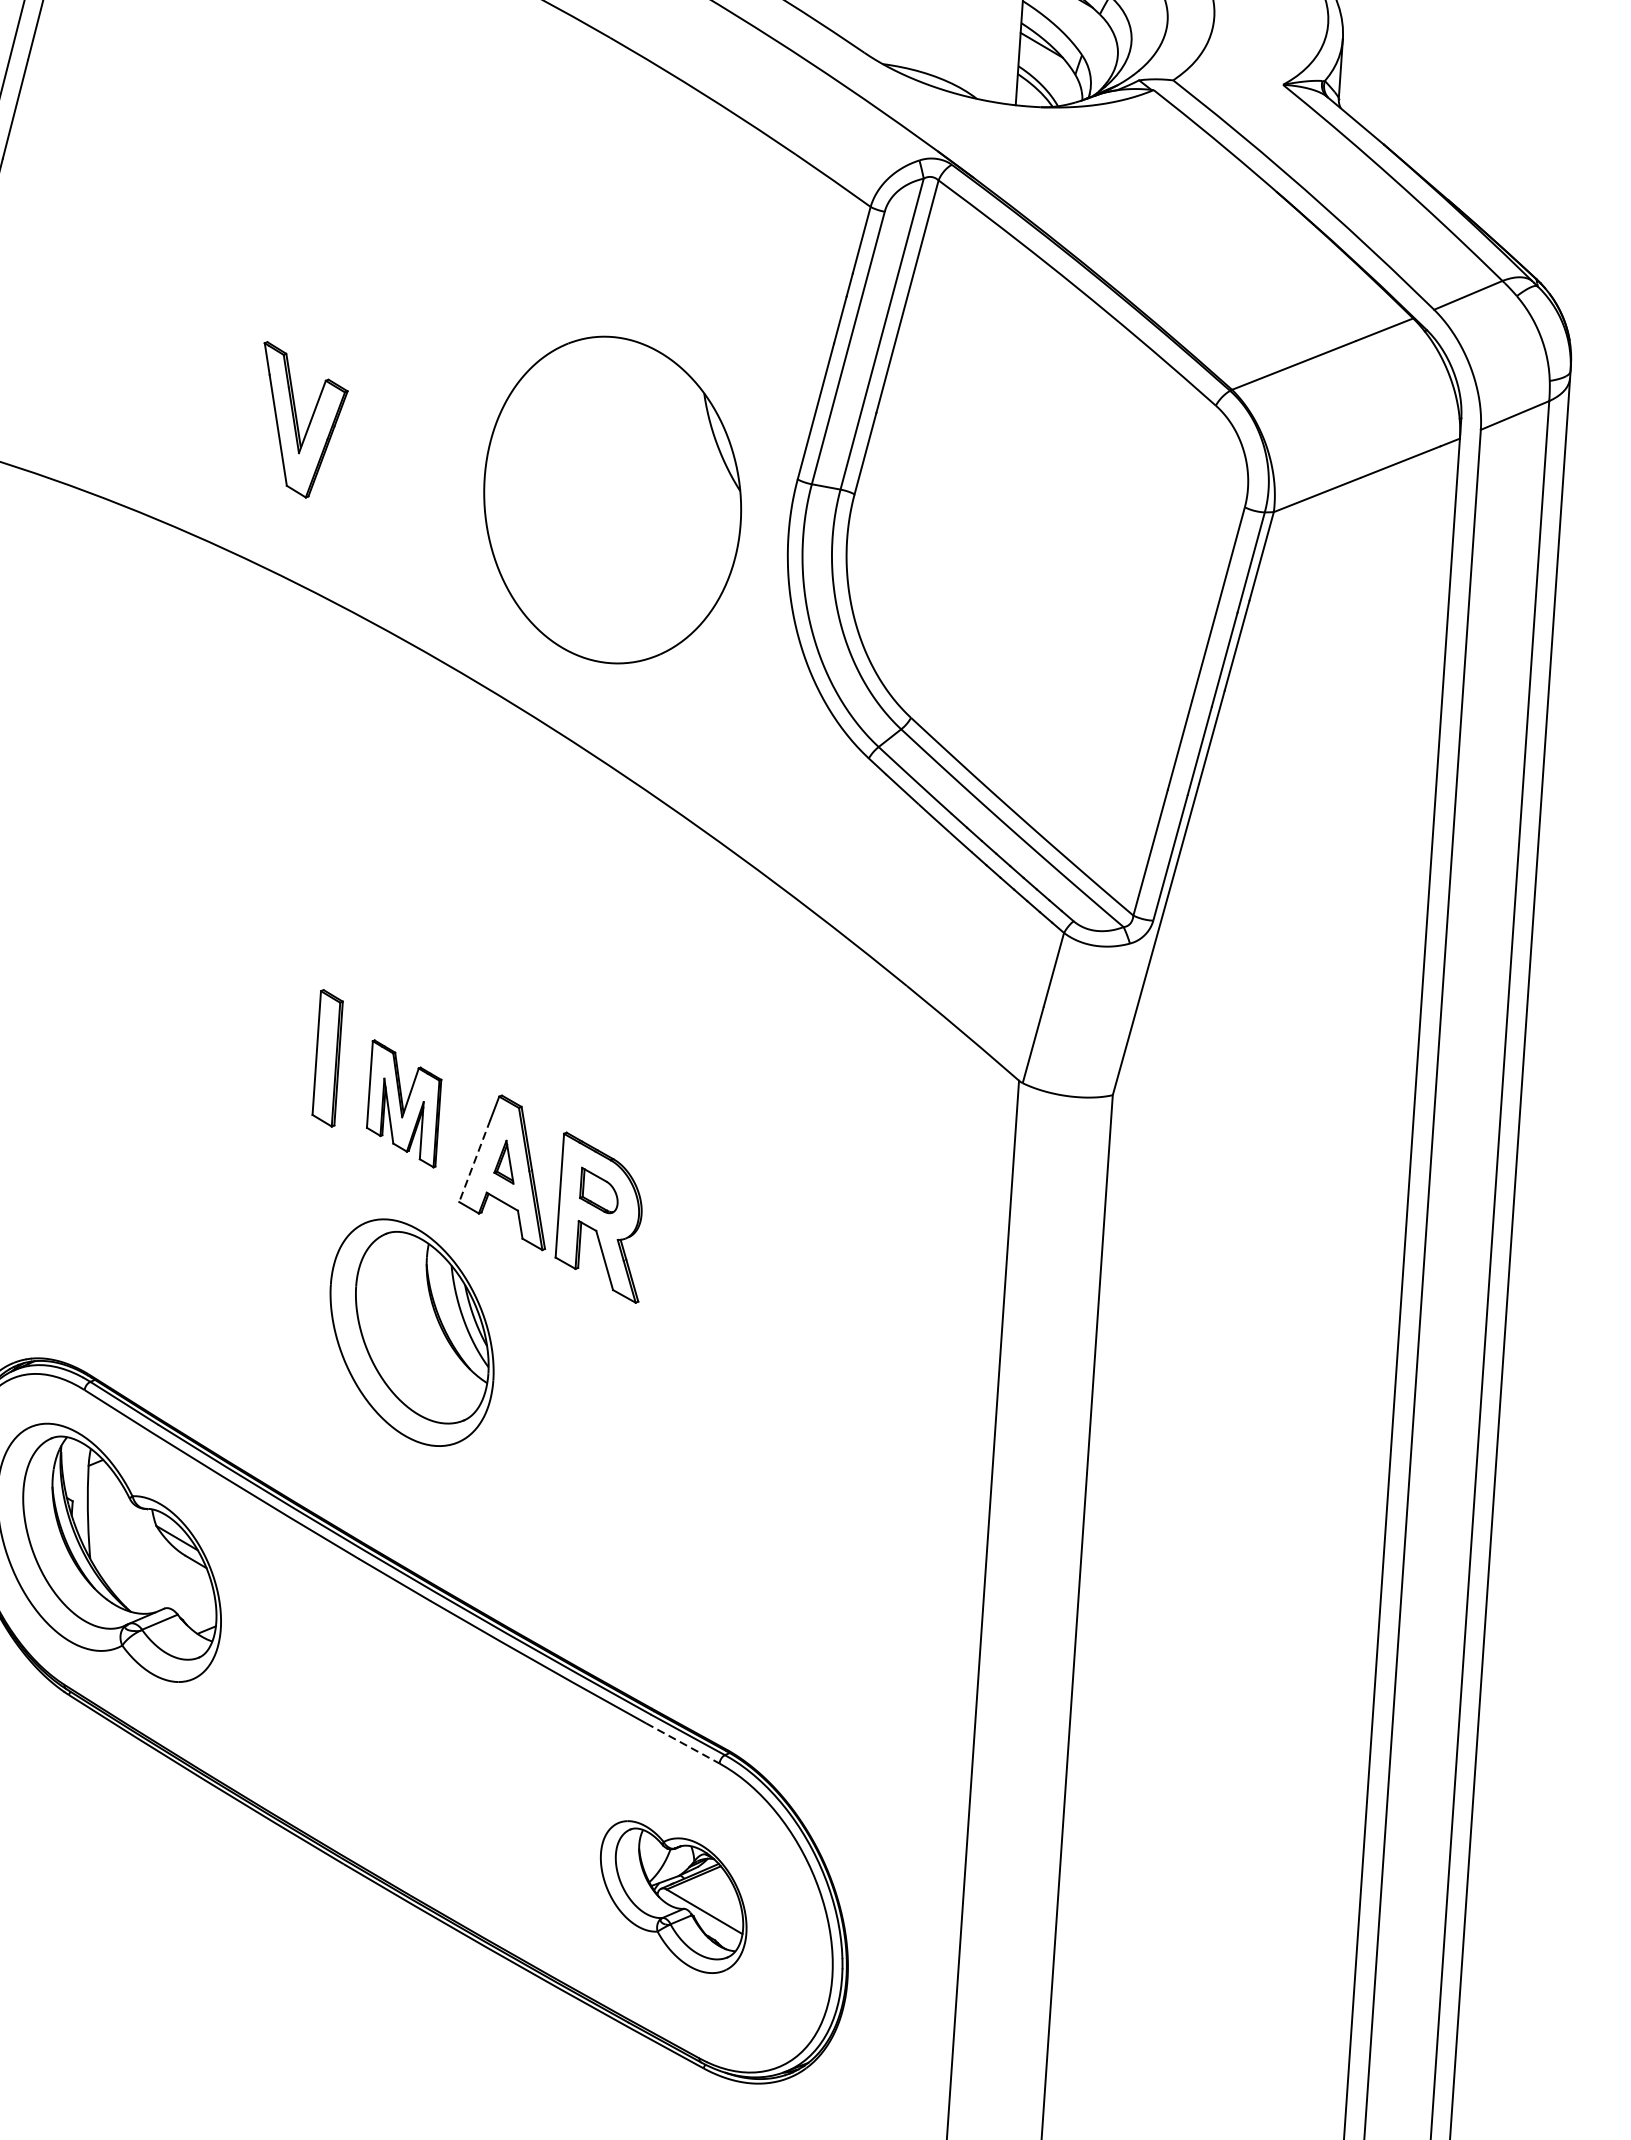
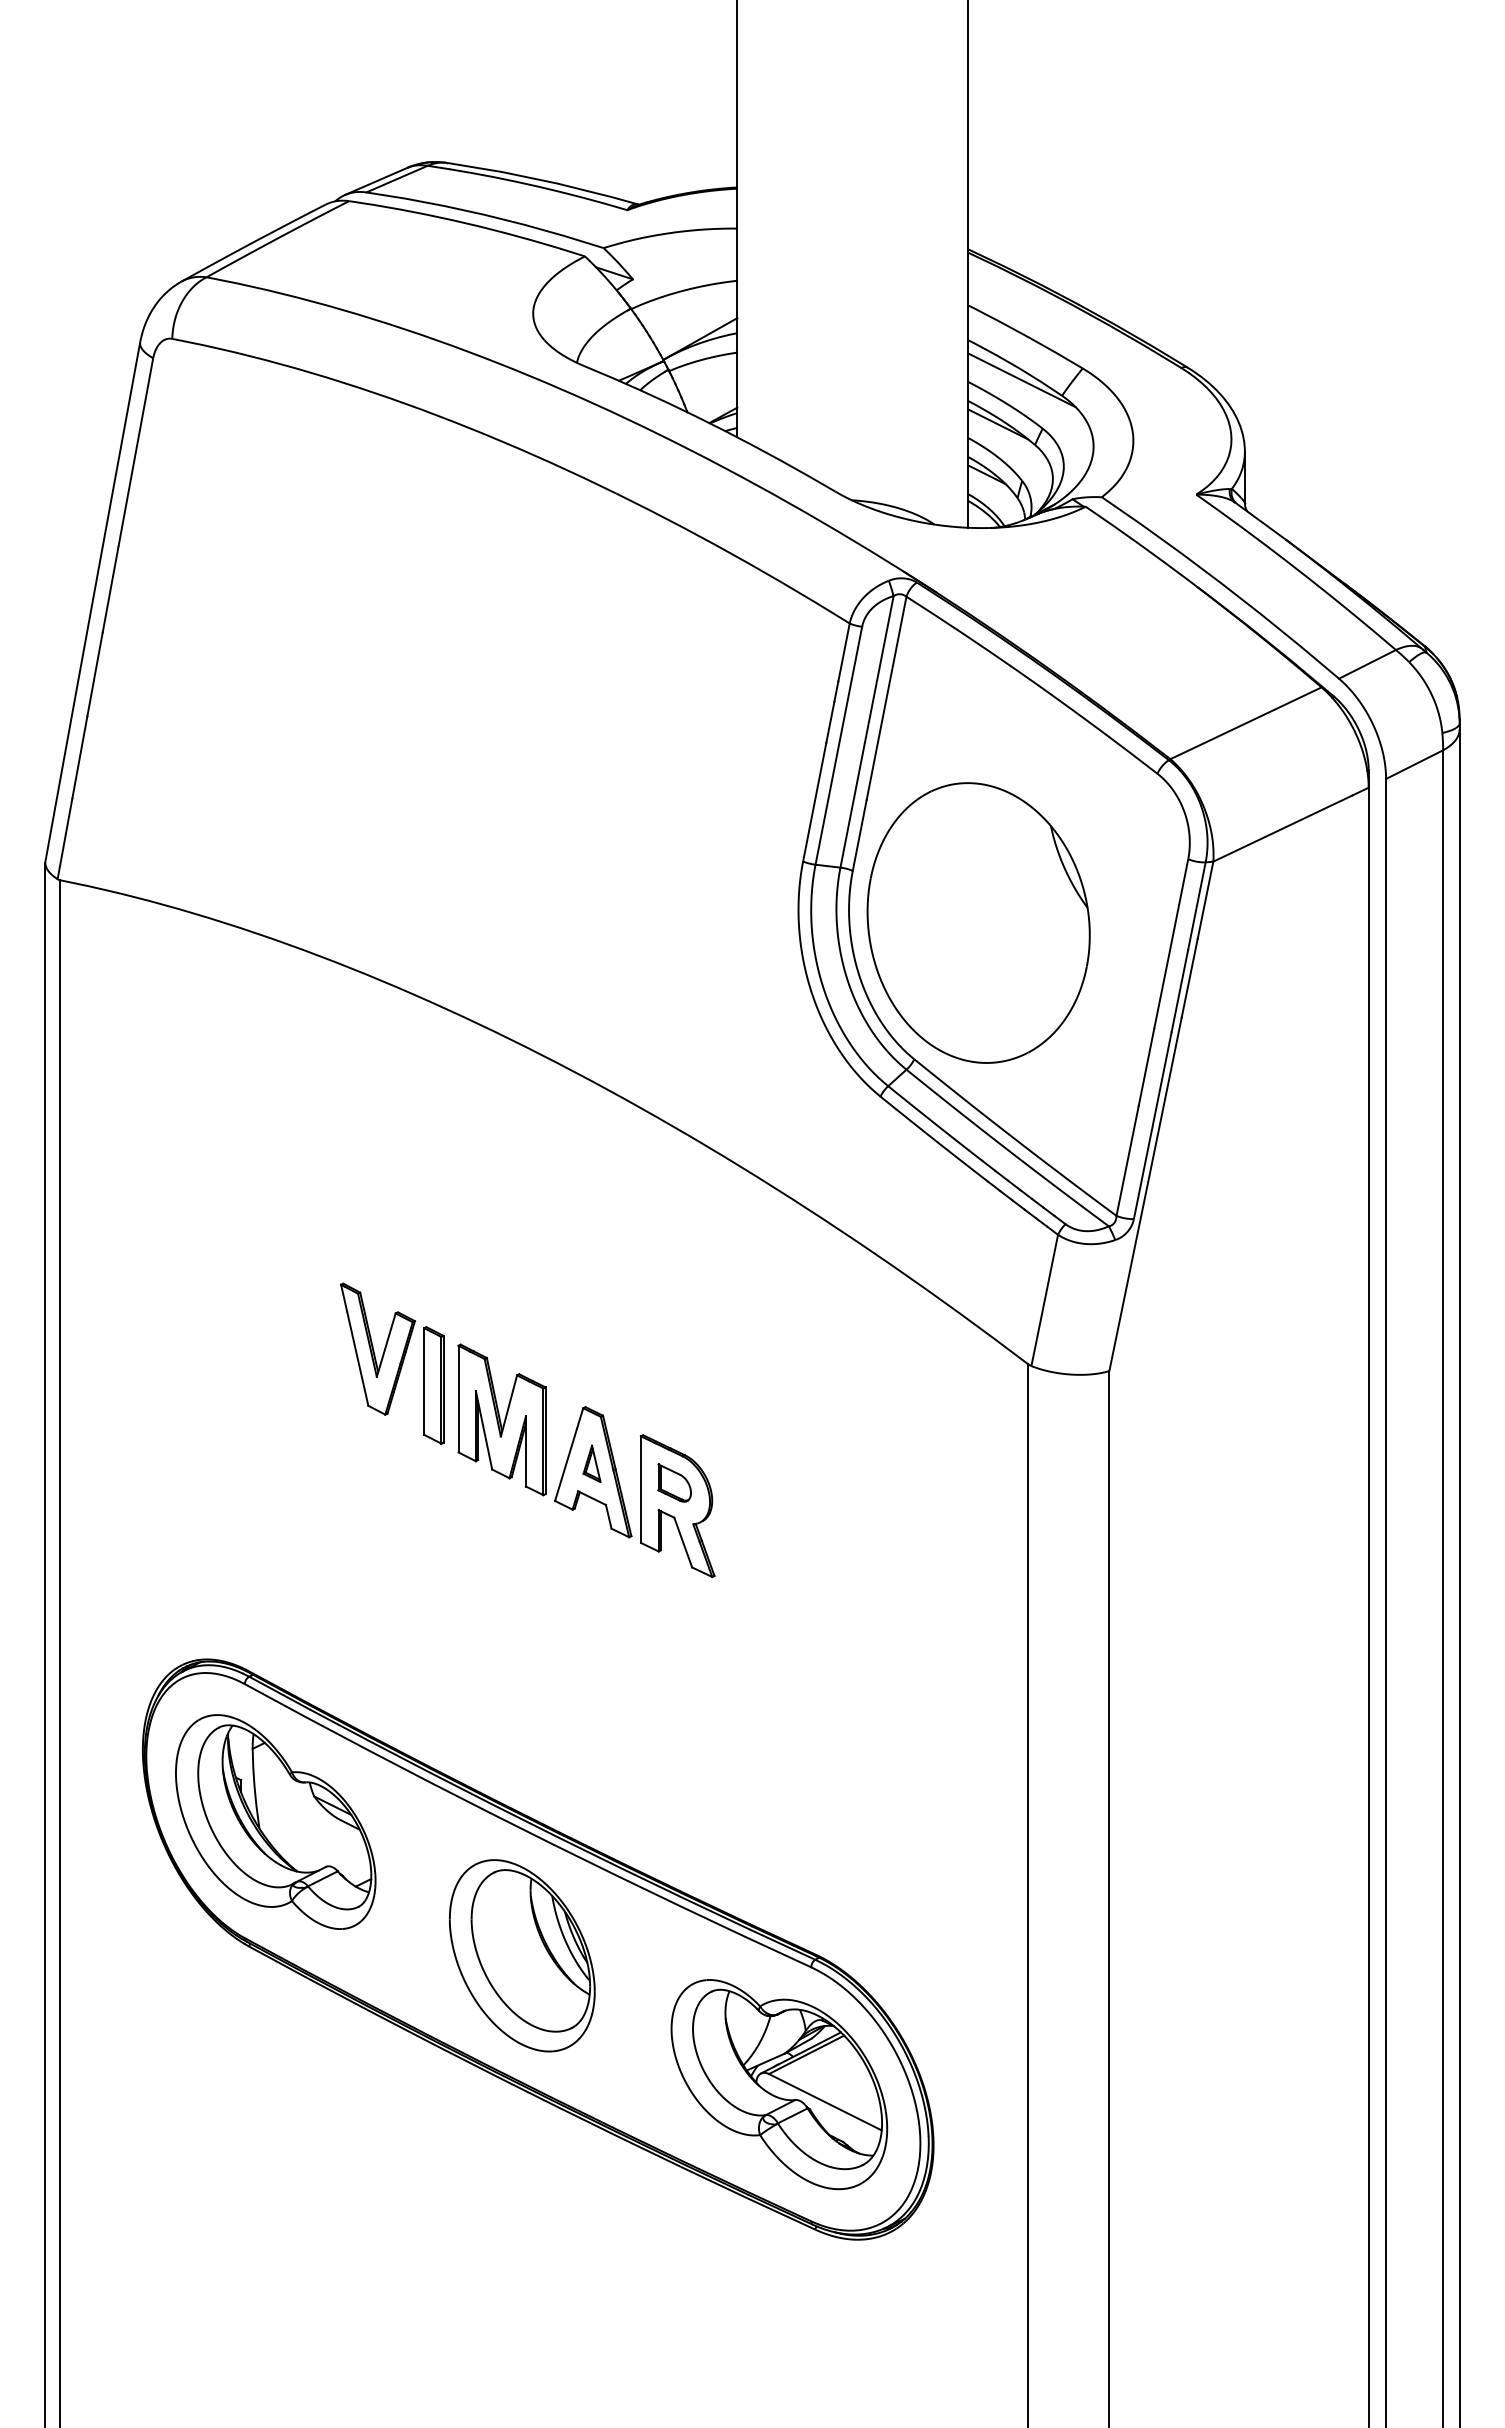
part: (301, 420) -> (377, 1348), moved
part: (612, 499) -> (978, 922), moved
part: (403, 1103) -> (501, 1419), size x1.43
line: (475, 1160) -> (566, 1464), dashed -> solid
part: (412, 1332) -> (522, 1955), moved
line: (682, 1743) -> (778, 1952), dashed -> solid
part: (673, 1897) -> (779, 2084), size x1.67

